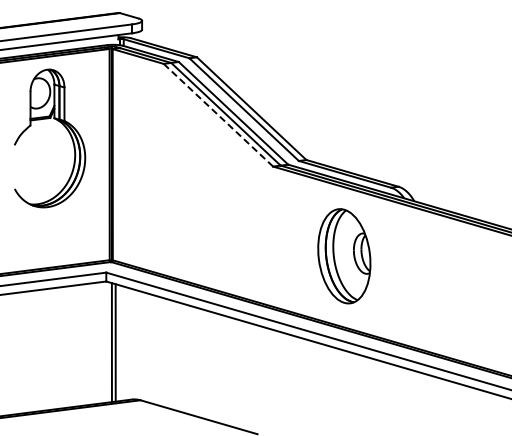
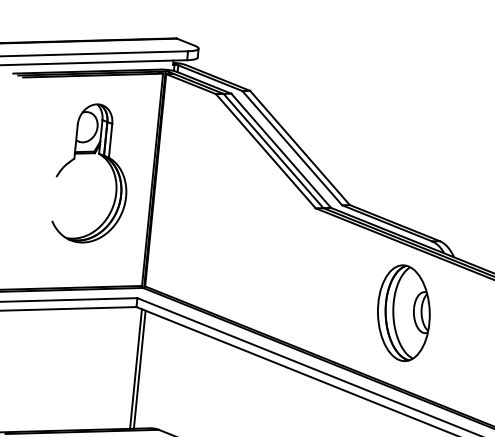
line: (218, 114) -> (265, 150), dashed -> solid
part: (64, 127) -> (108, 164), moved
part: (344, 256) -> (404, 313), moved

